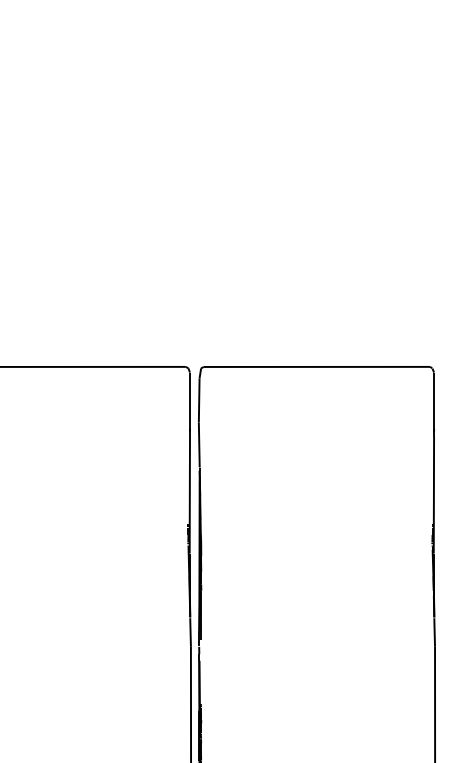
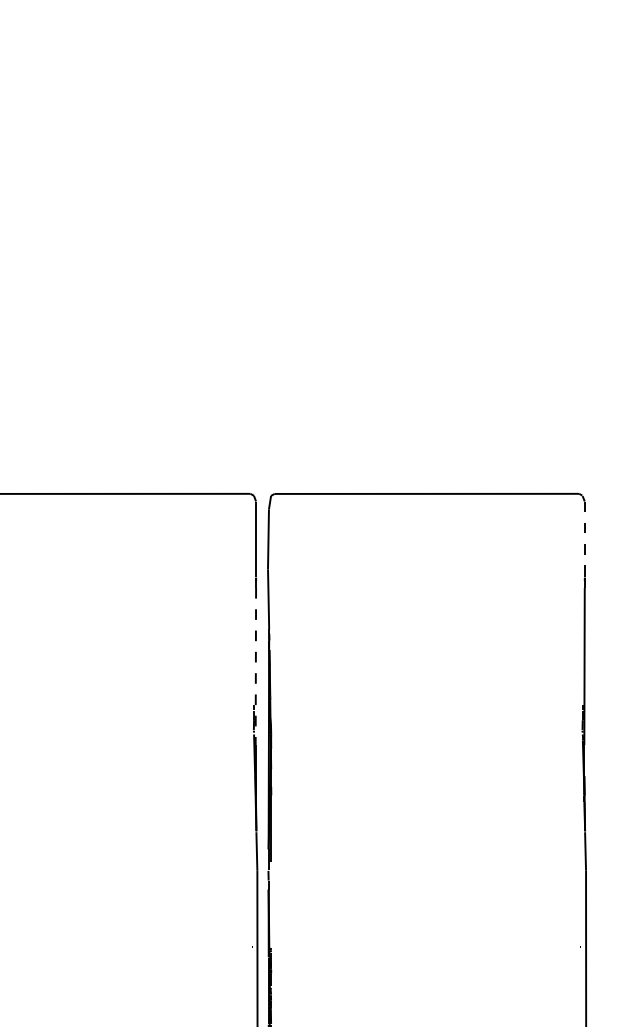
line: (434, 400) -> (585, 539), solid -> dashed
line: (189, 495) -> (255, 667), solid -> dashed

